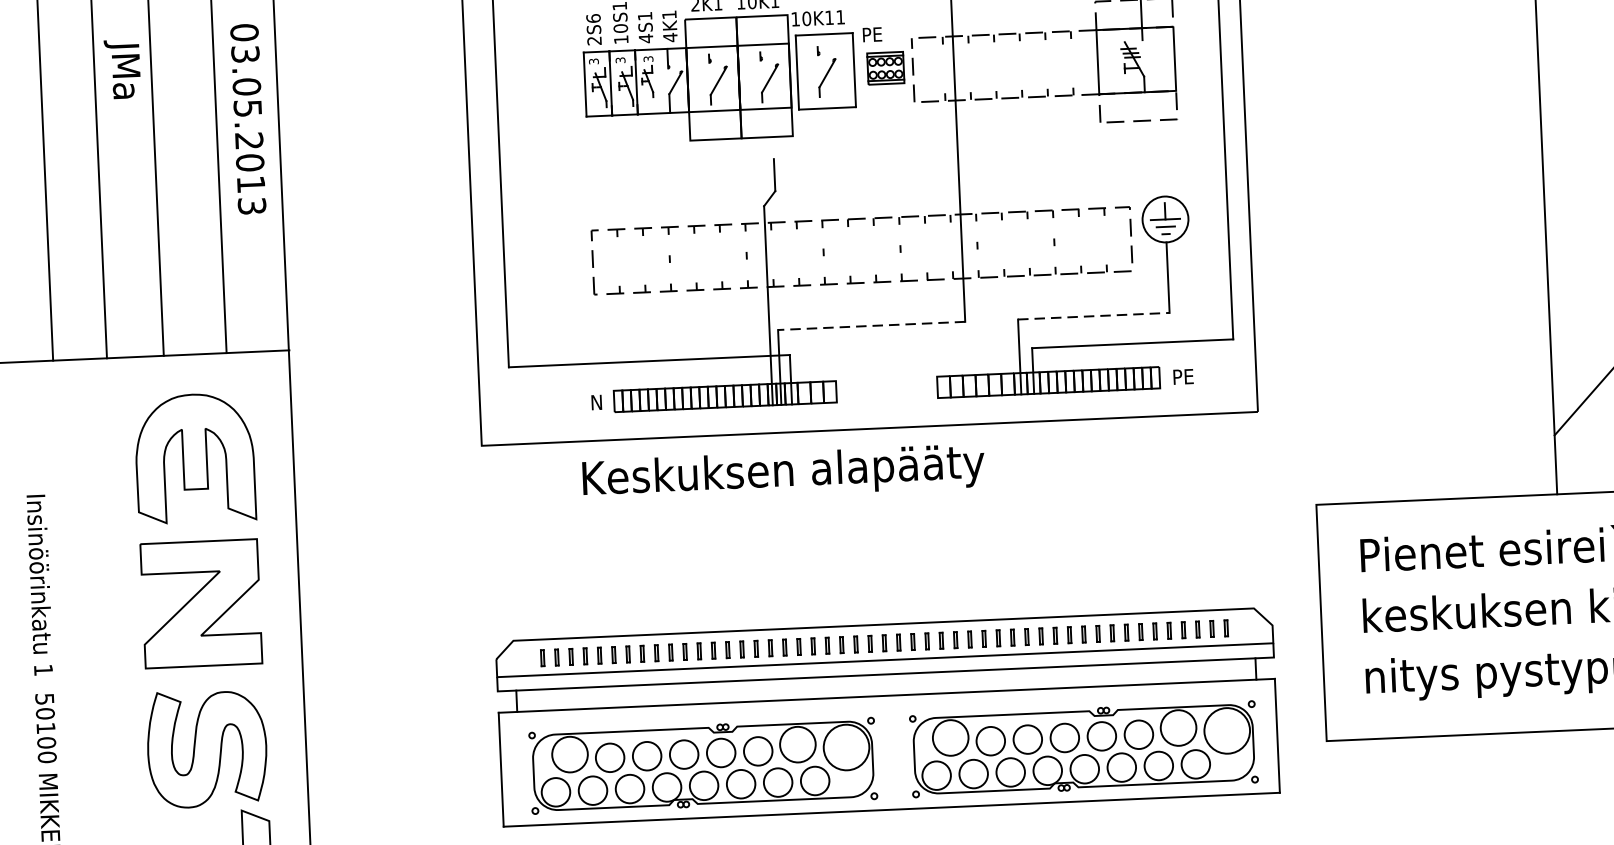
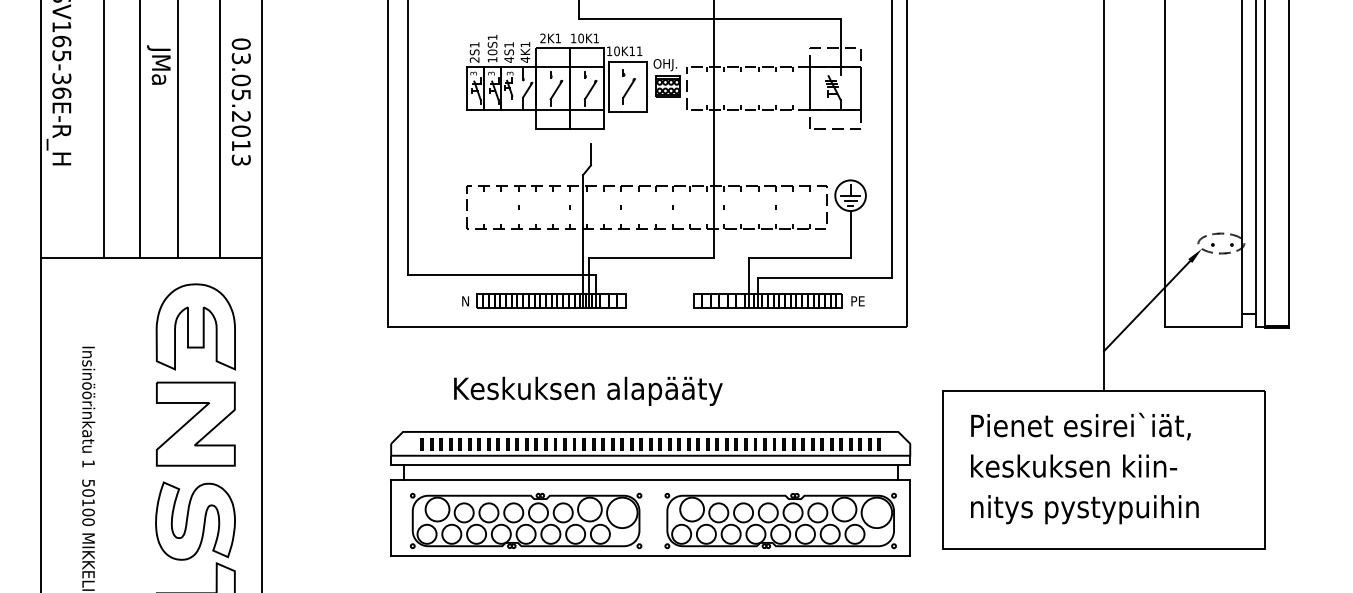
text: (593, 17) -> (474, 44), 2S6 -> 2S1
text: (880, 36) -> (665, 65), PE -> OHJ.
line: (1093, 316) -> (799, 258), dashed -> solid
line: (871, 326) -> (651, 258), dashed -> solid
text: (783, 472) -> (588, 390), moved
part: (887, 716) -> (650, 493), moved

